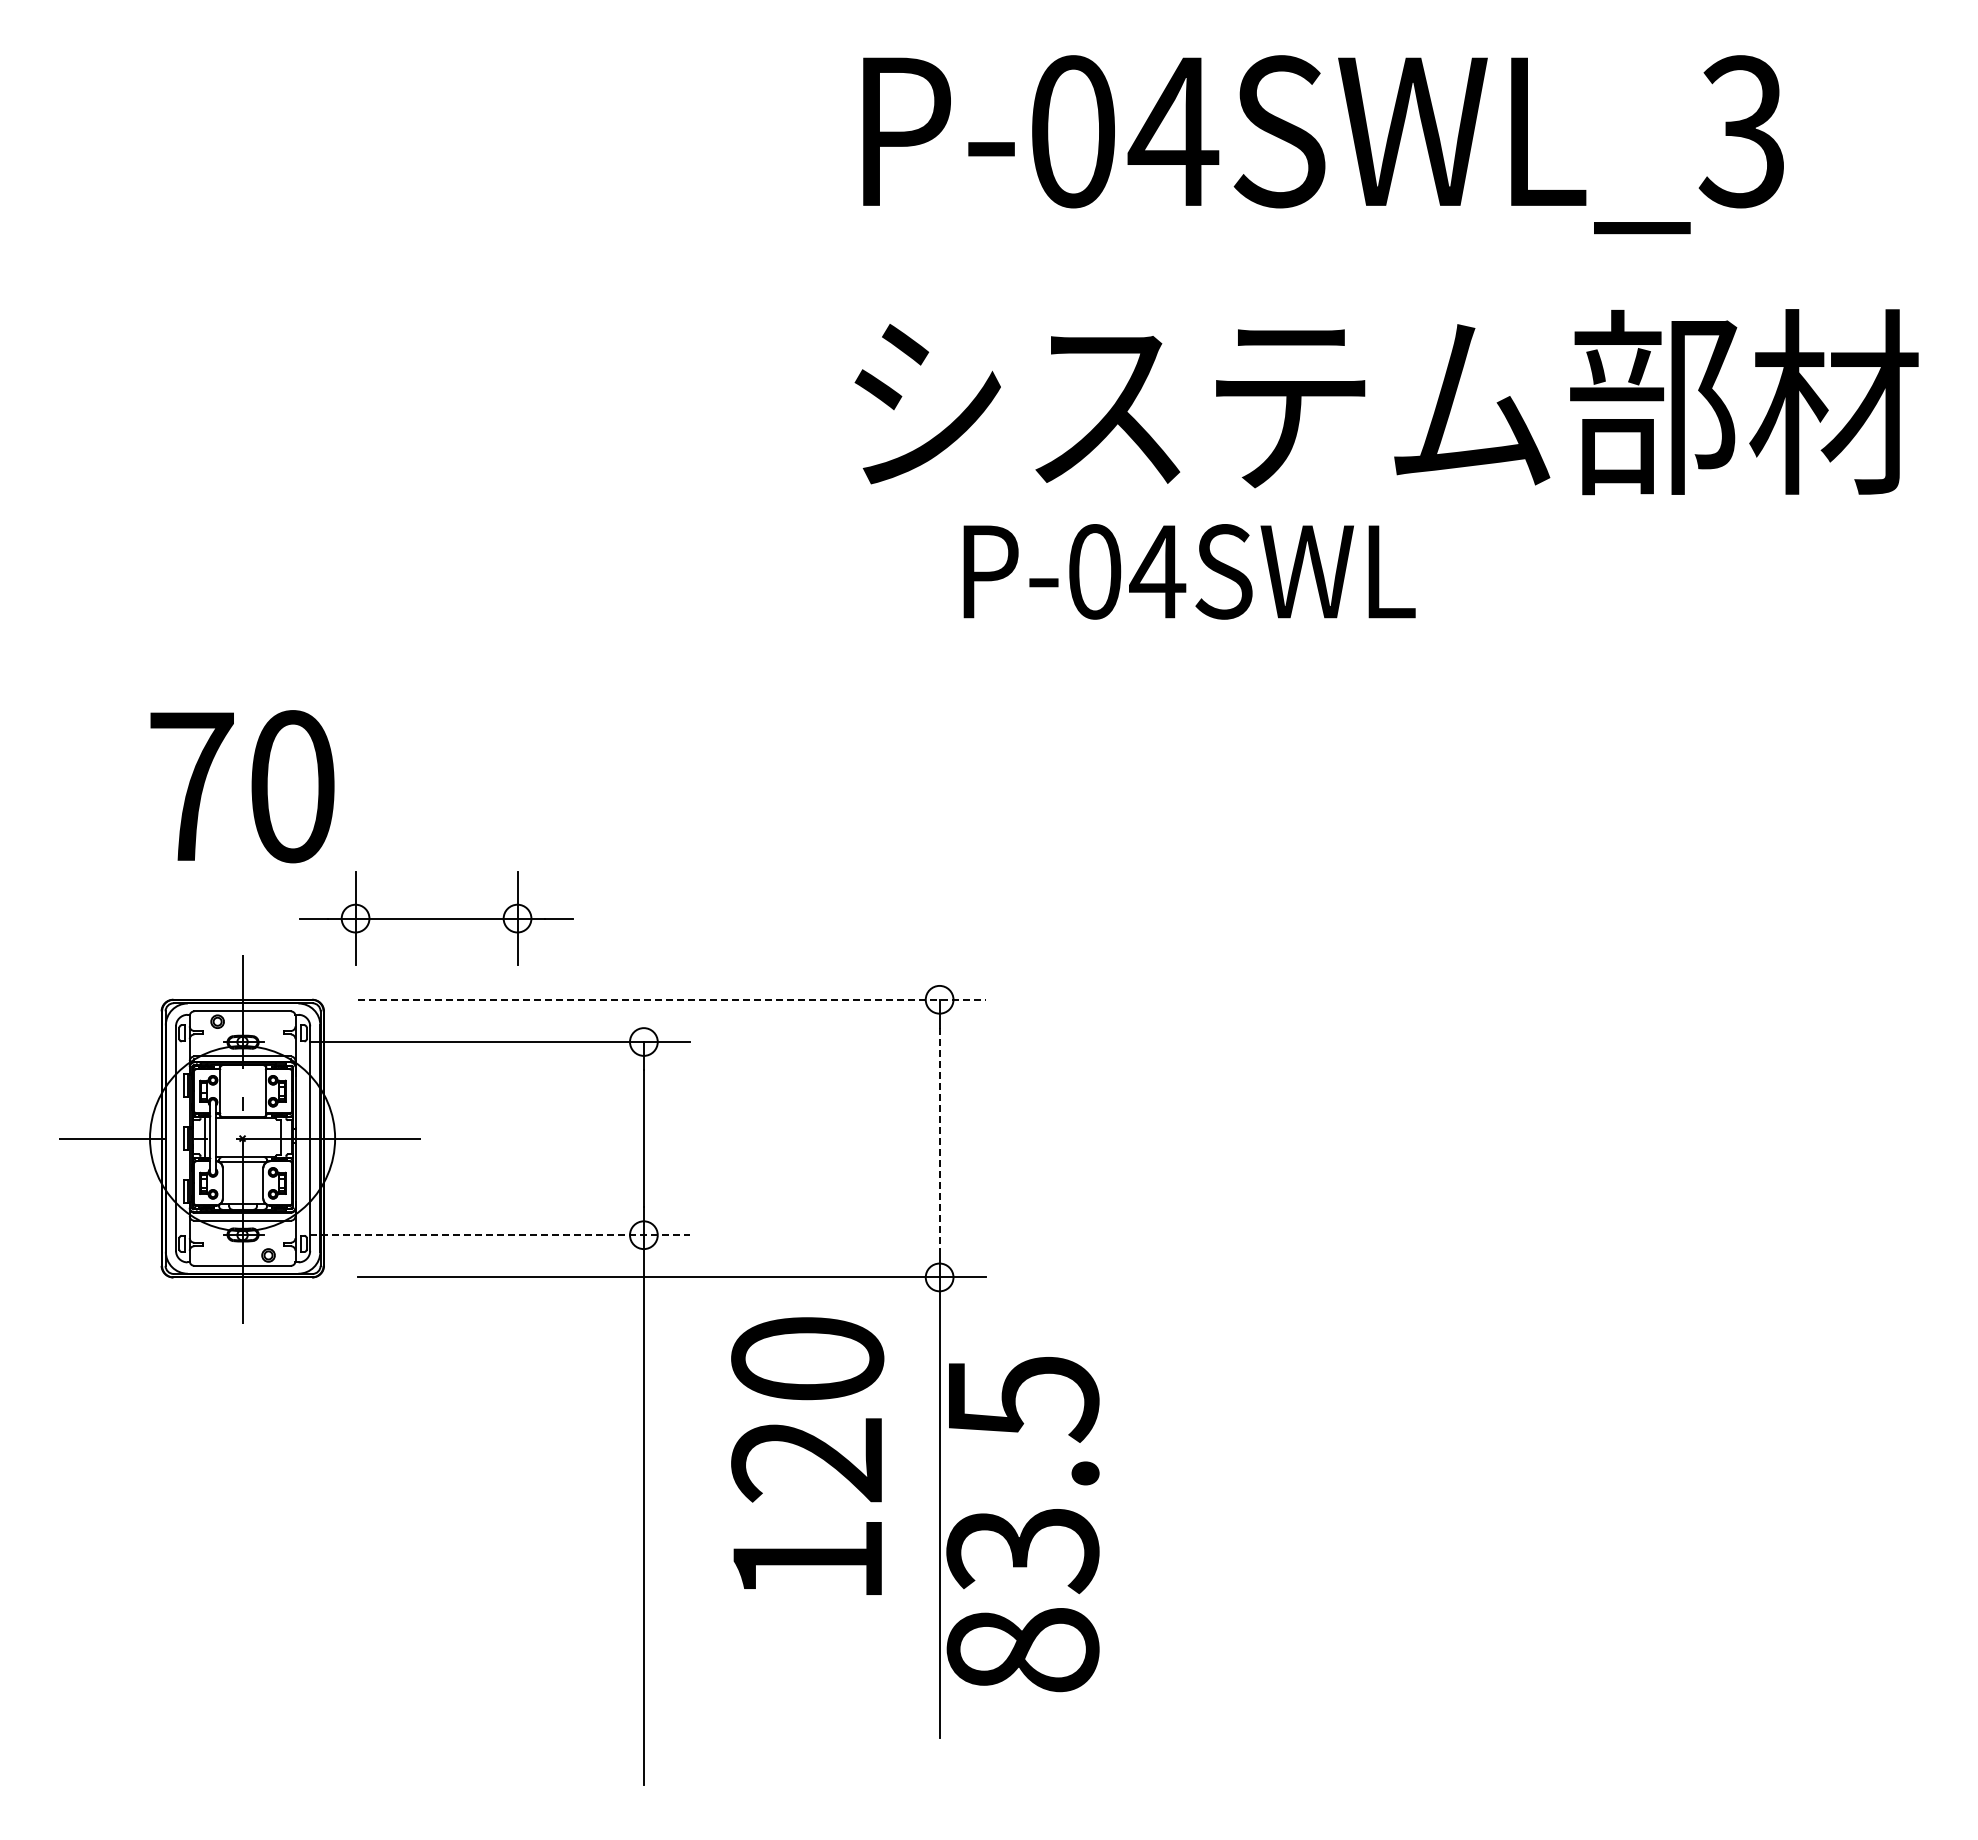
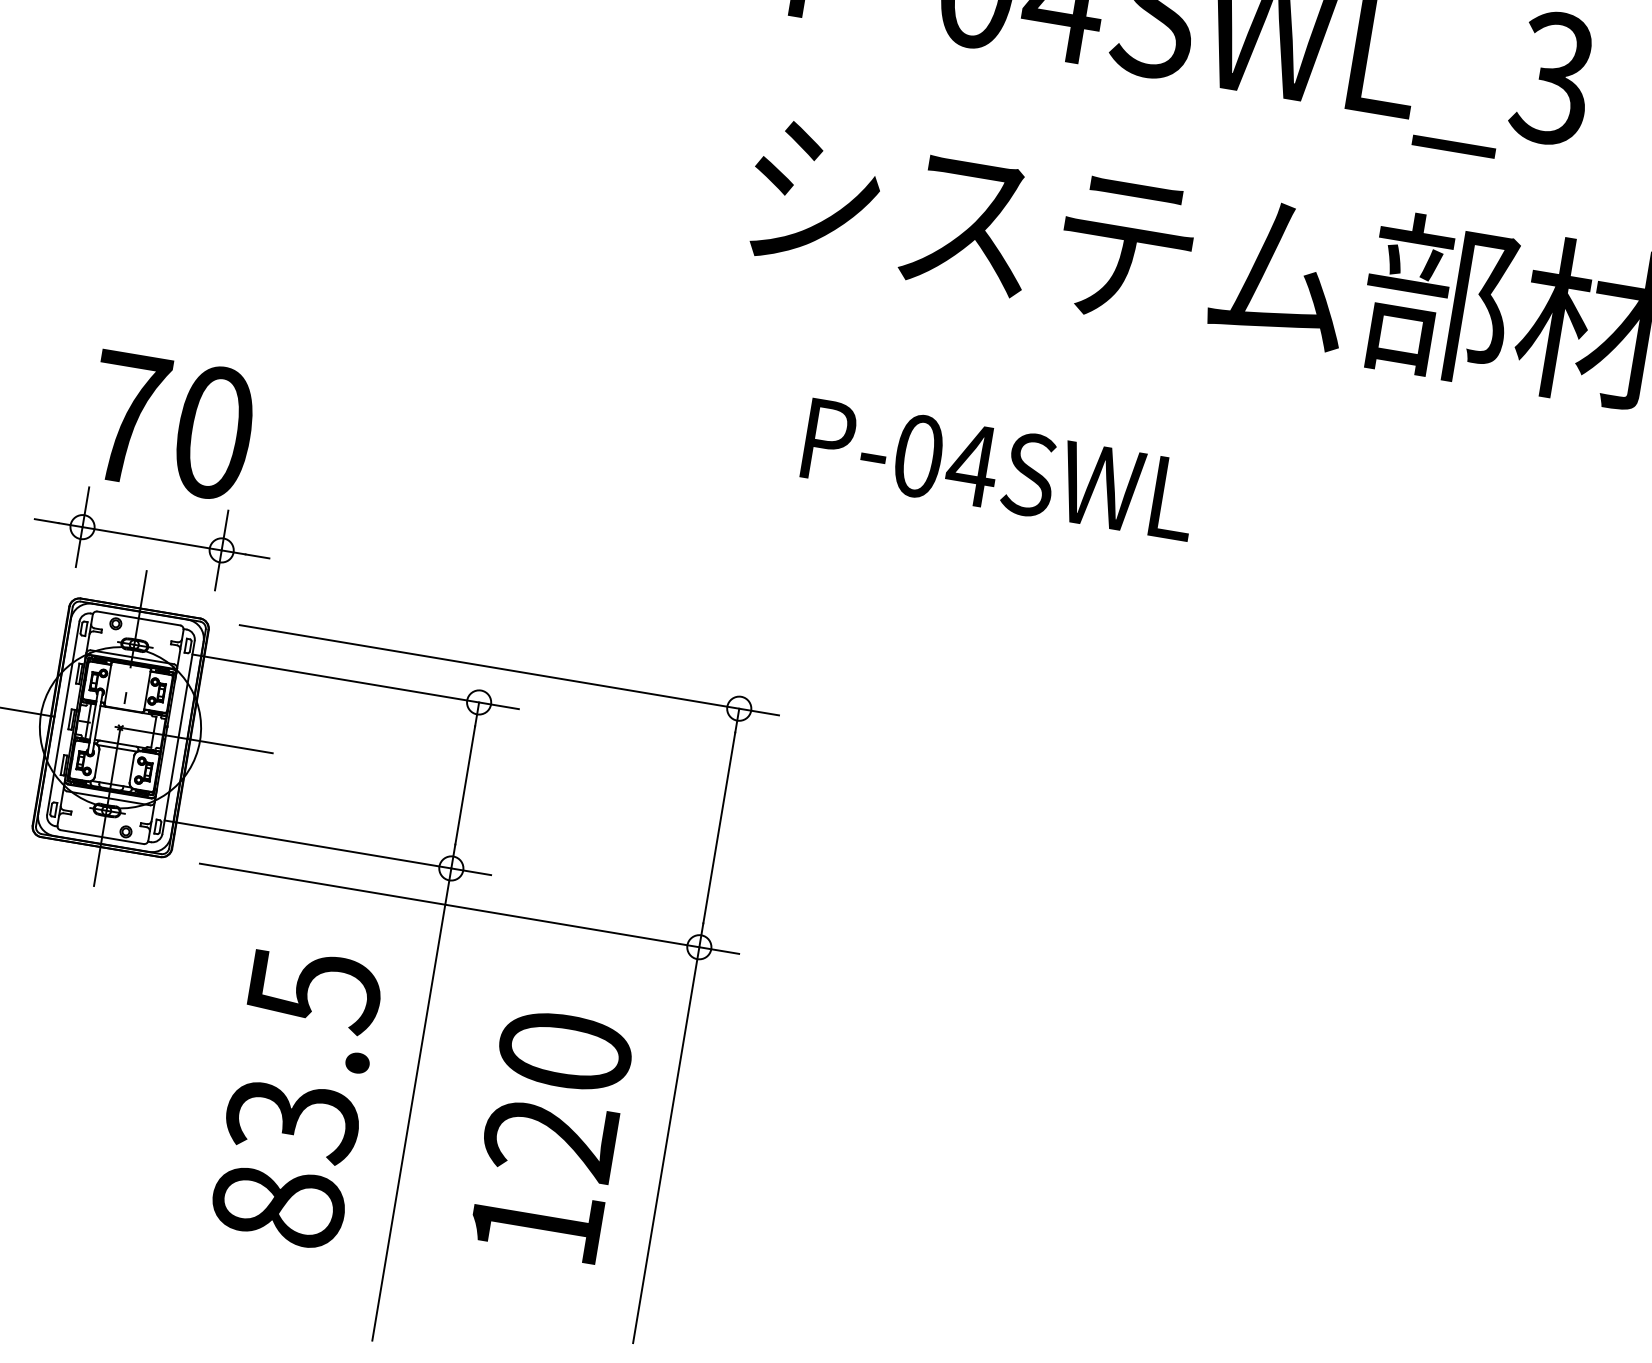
text: (1189, 571) -> (999, 469), moved
part: (436, 918) -> (152, 538), moved
line: (672, 999) -> (509, 670), dashed -> solid
line: (939, 1139) -> (719, 828), dashed -> solid
line: (500, 1235) -> (328, 848), dashed -> solid
text: (807, 1455) -> (551, 1134), moved
text: (1022, 1524) -> (296, 1097), moved

